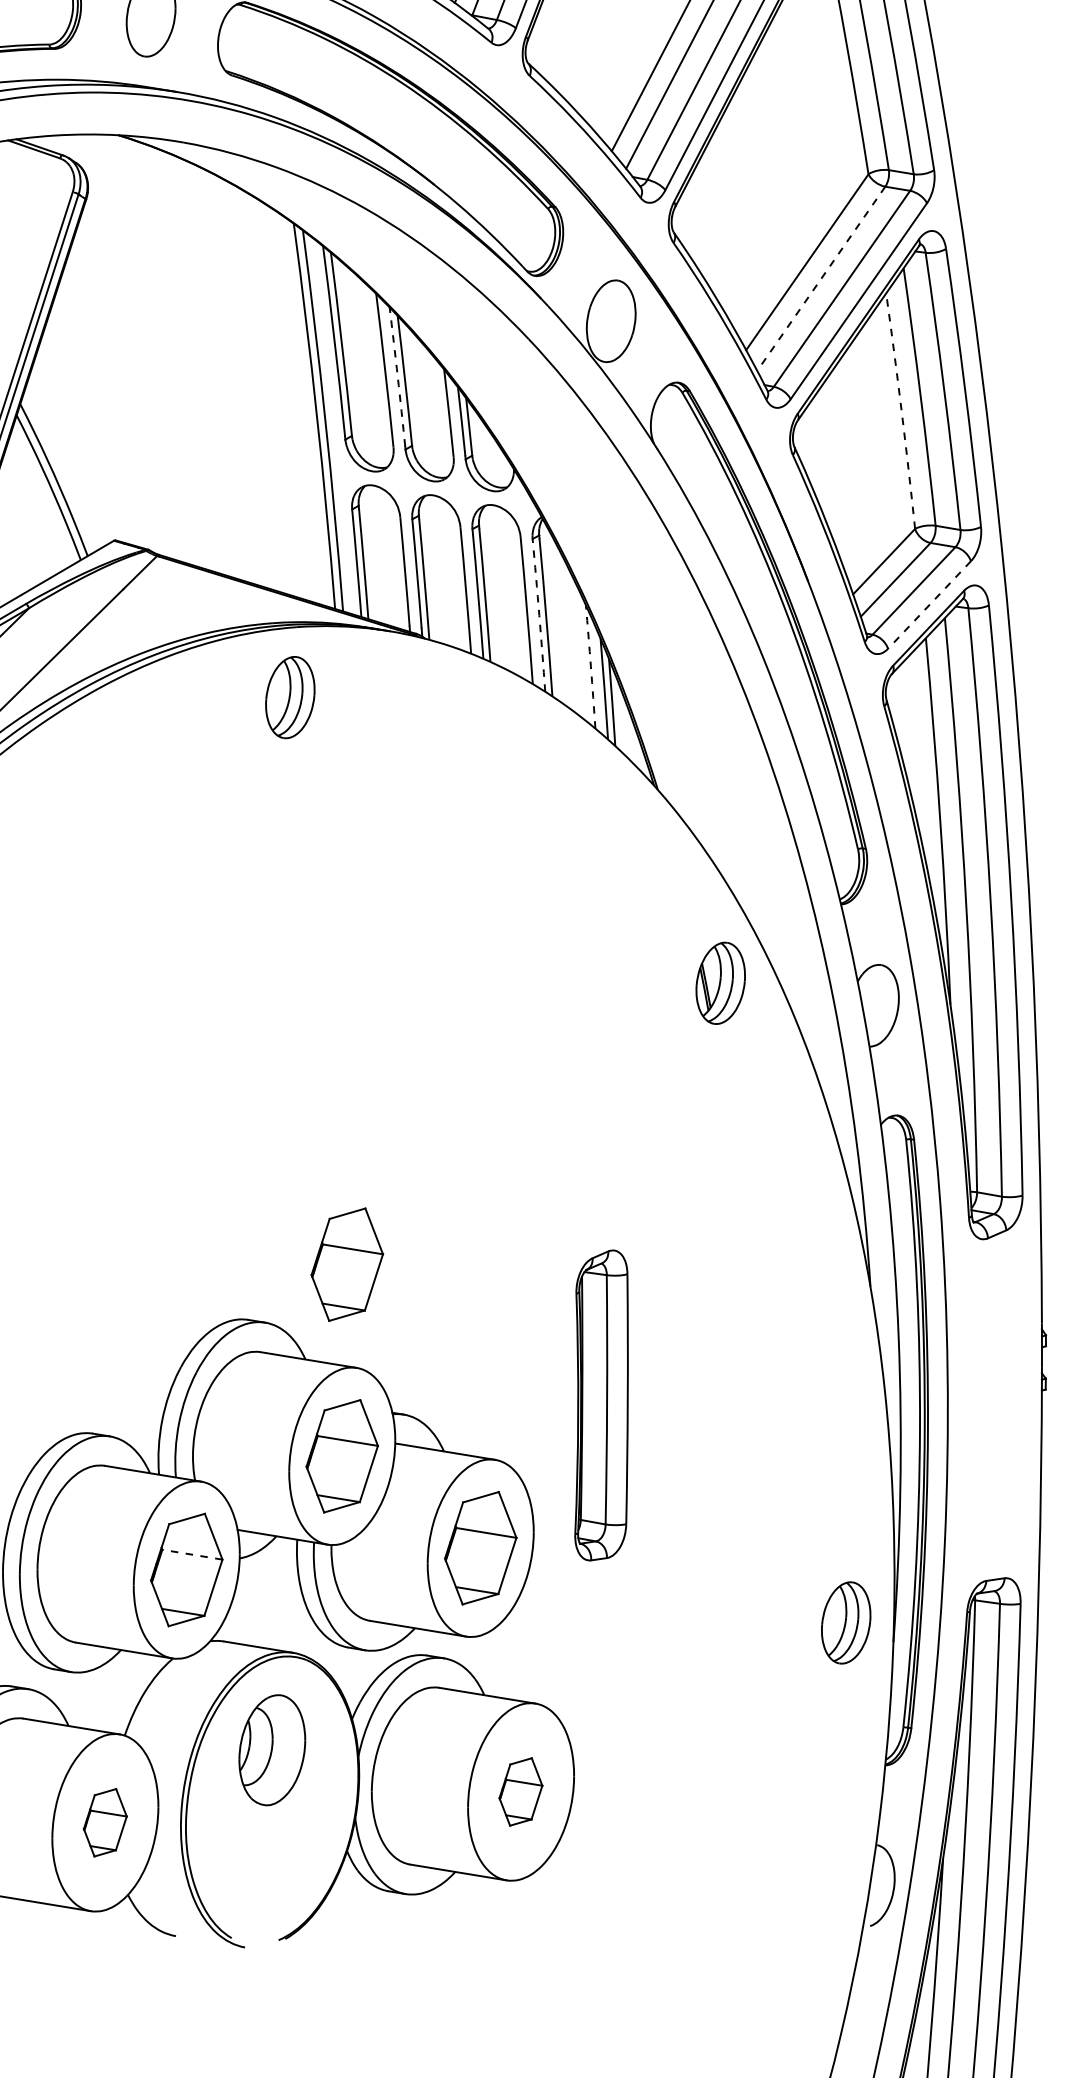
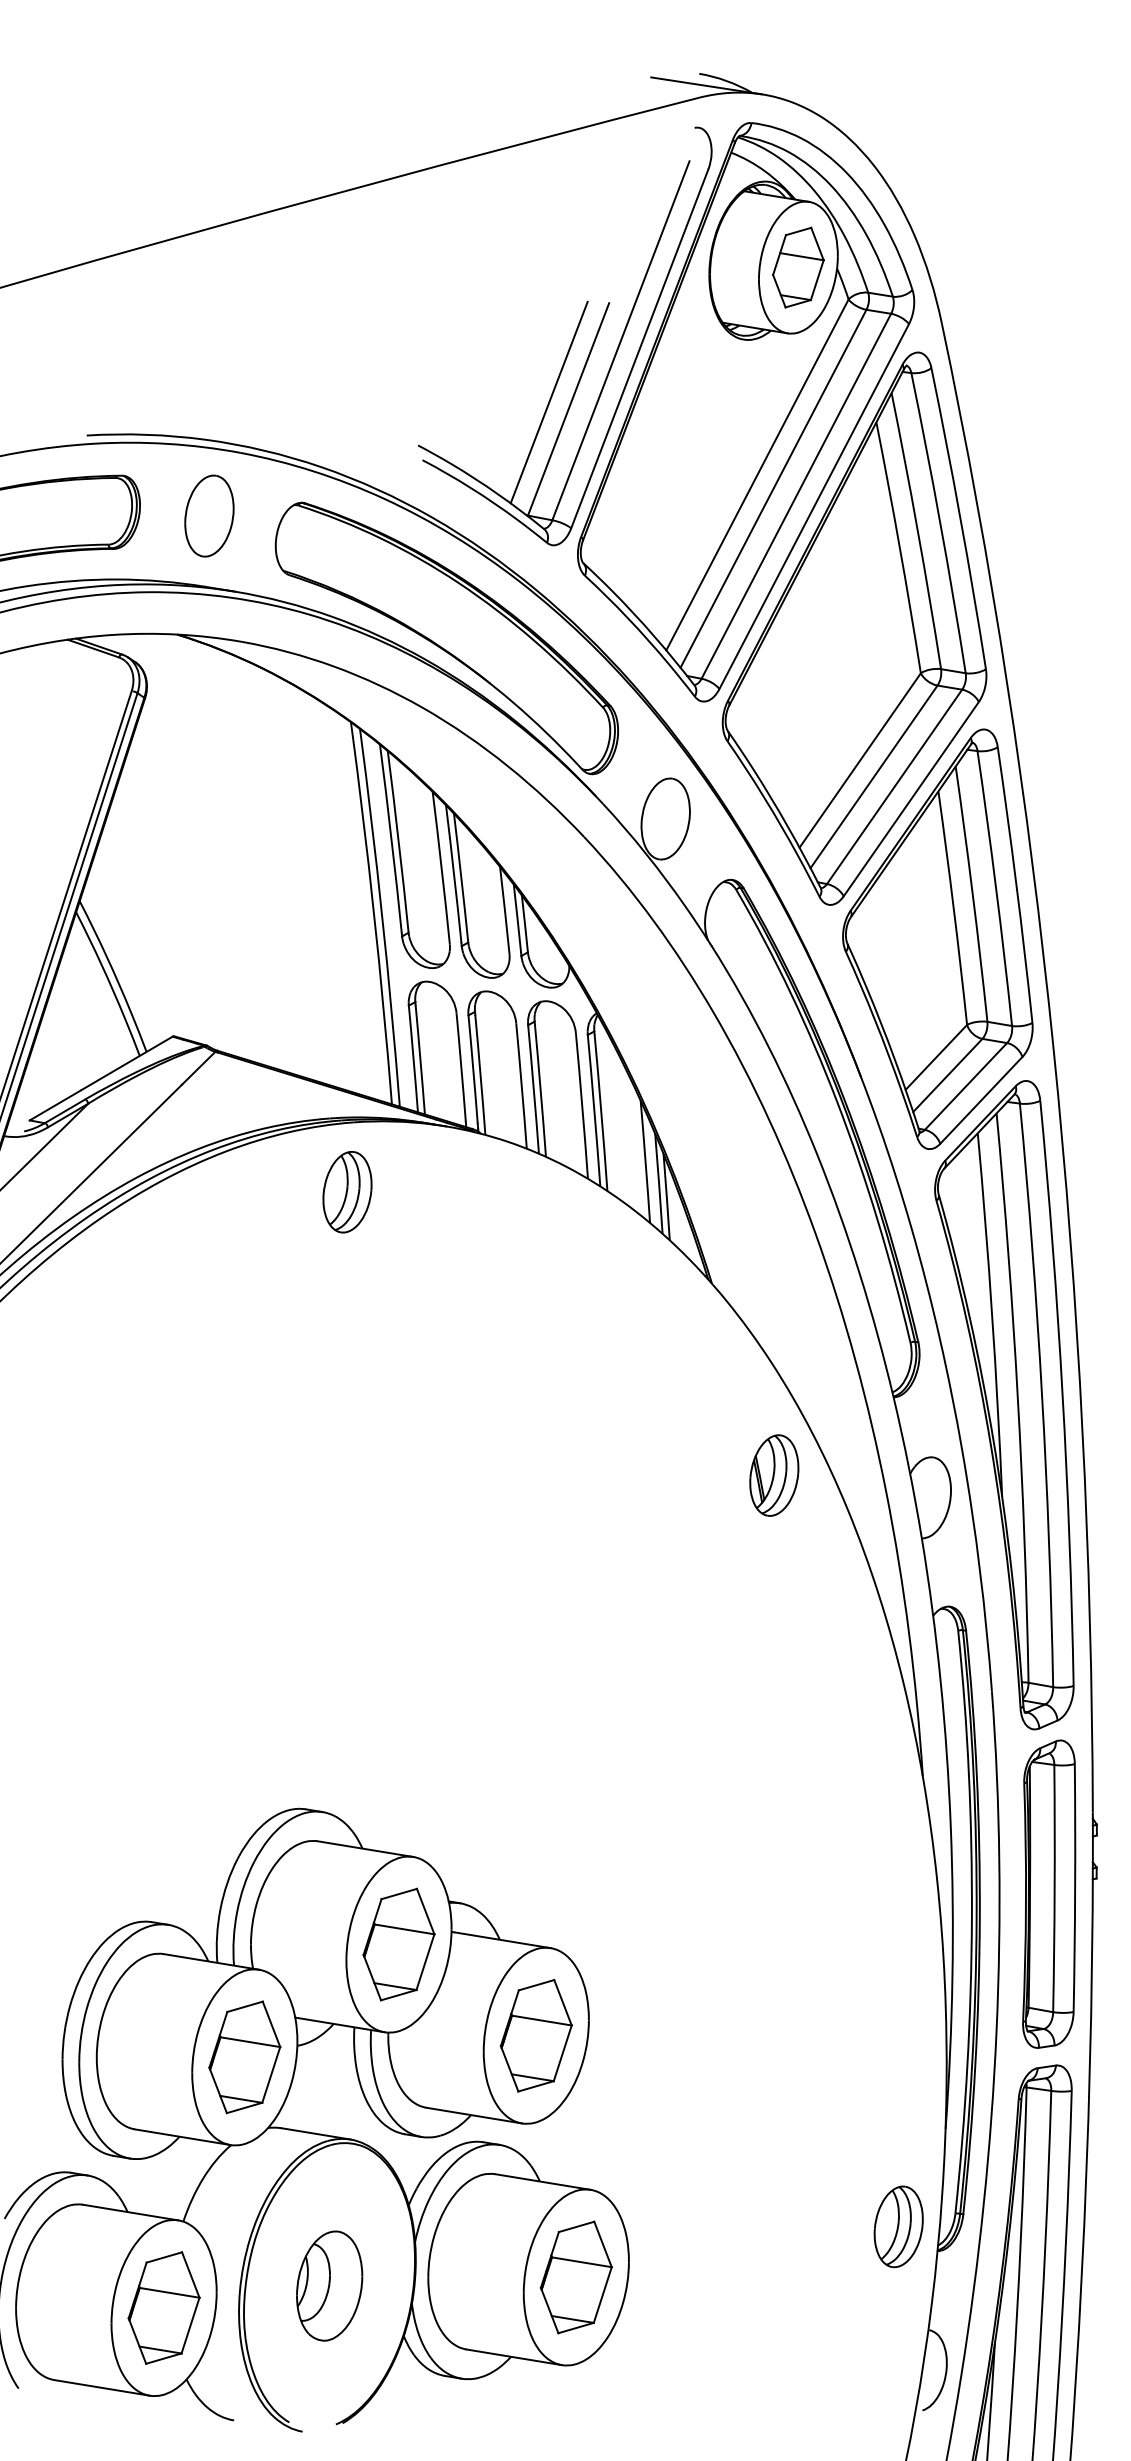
line: (820, 279) -> (873, 777), dashed -> solid
arc: (398, 377) -> (454, 874), dashed -> solid
arc: (901, 411) -> (953, 908), dashed -> solid
line: (929, 605) -> (981, 1100), dashed -> solid
arc: (539, 615) -> (594, 1110), dashed -> solid
arc: (590, 666) -> (645, 1161), dashed -> solid
part: (346, 1264) -> (403, 1754), removed
part: (601, 1404) -> (1049, 1893), moved
line: (191, 1555) -> (249, 2042), dashed -> solid
part: (845, 1622) -> (898, 2226), moved
part: (272, 1749) -> (329, 2285), moved
part: (520, 1791) -> (575, 2277), size x1.67
part: (104, 1822) -> (163, 2307), size x1.67

